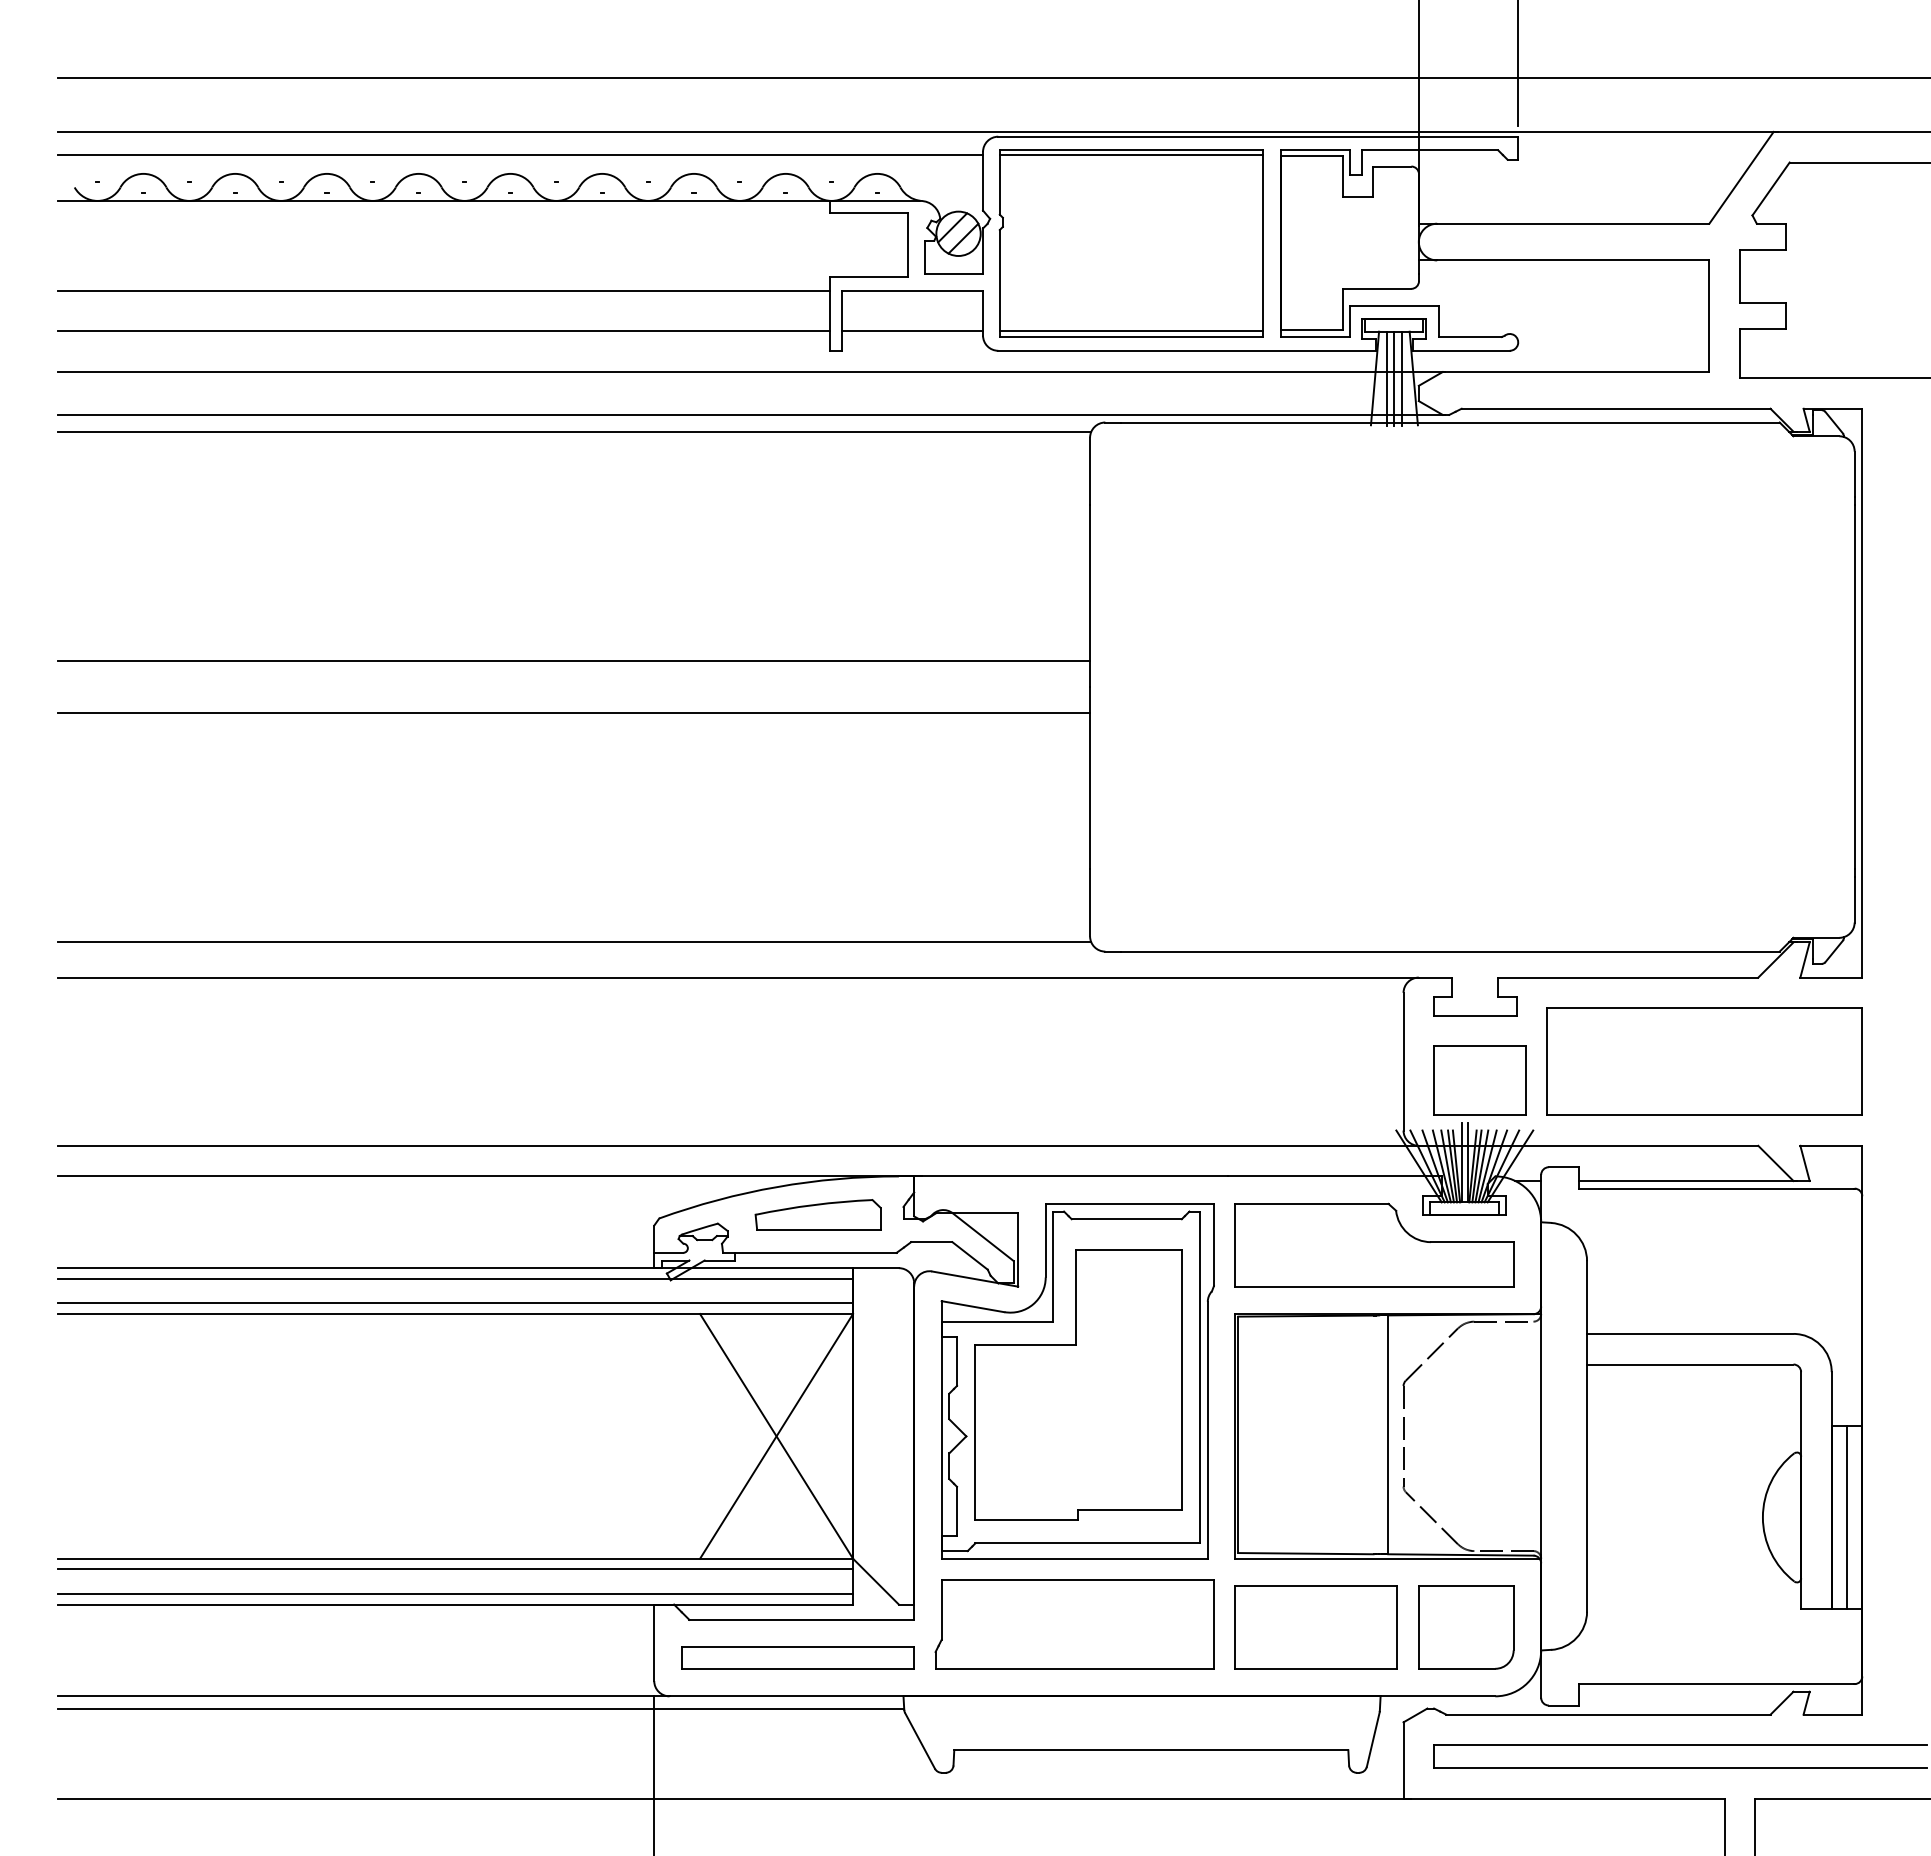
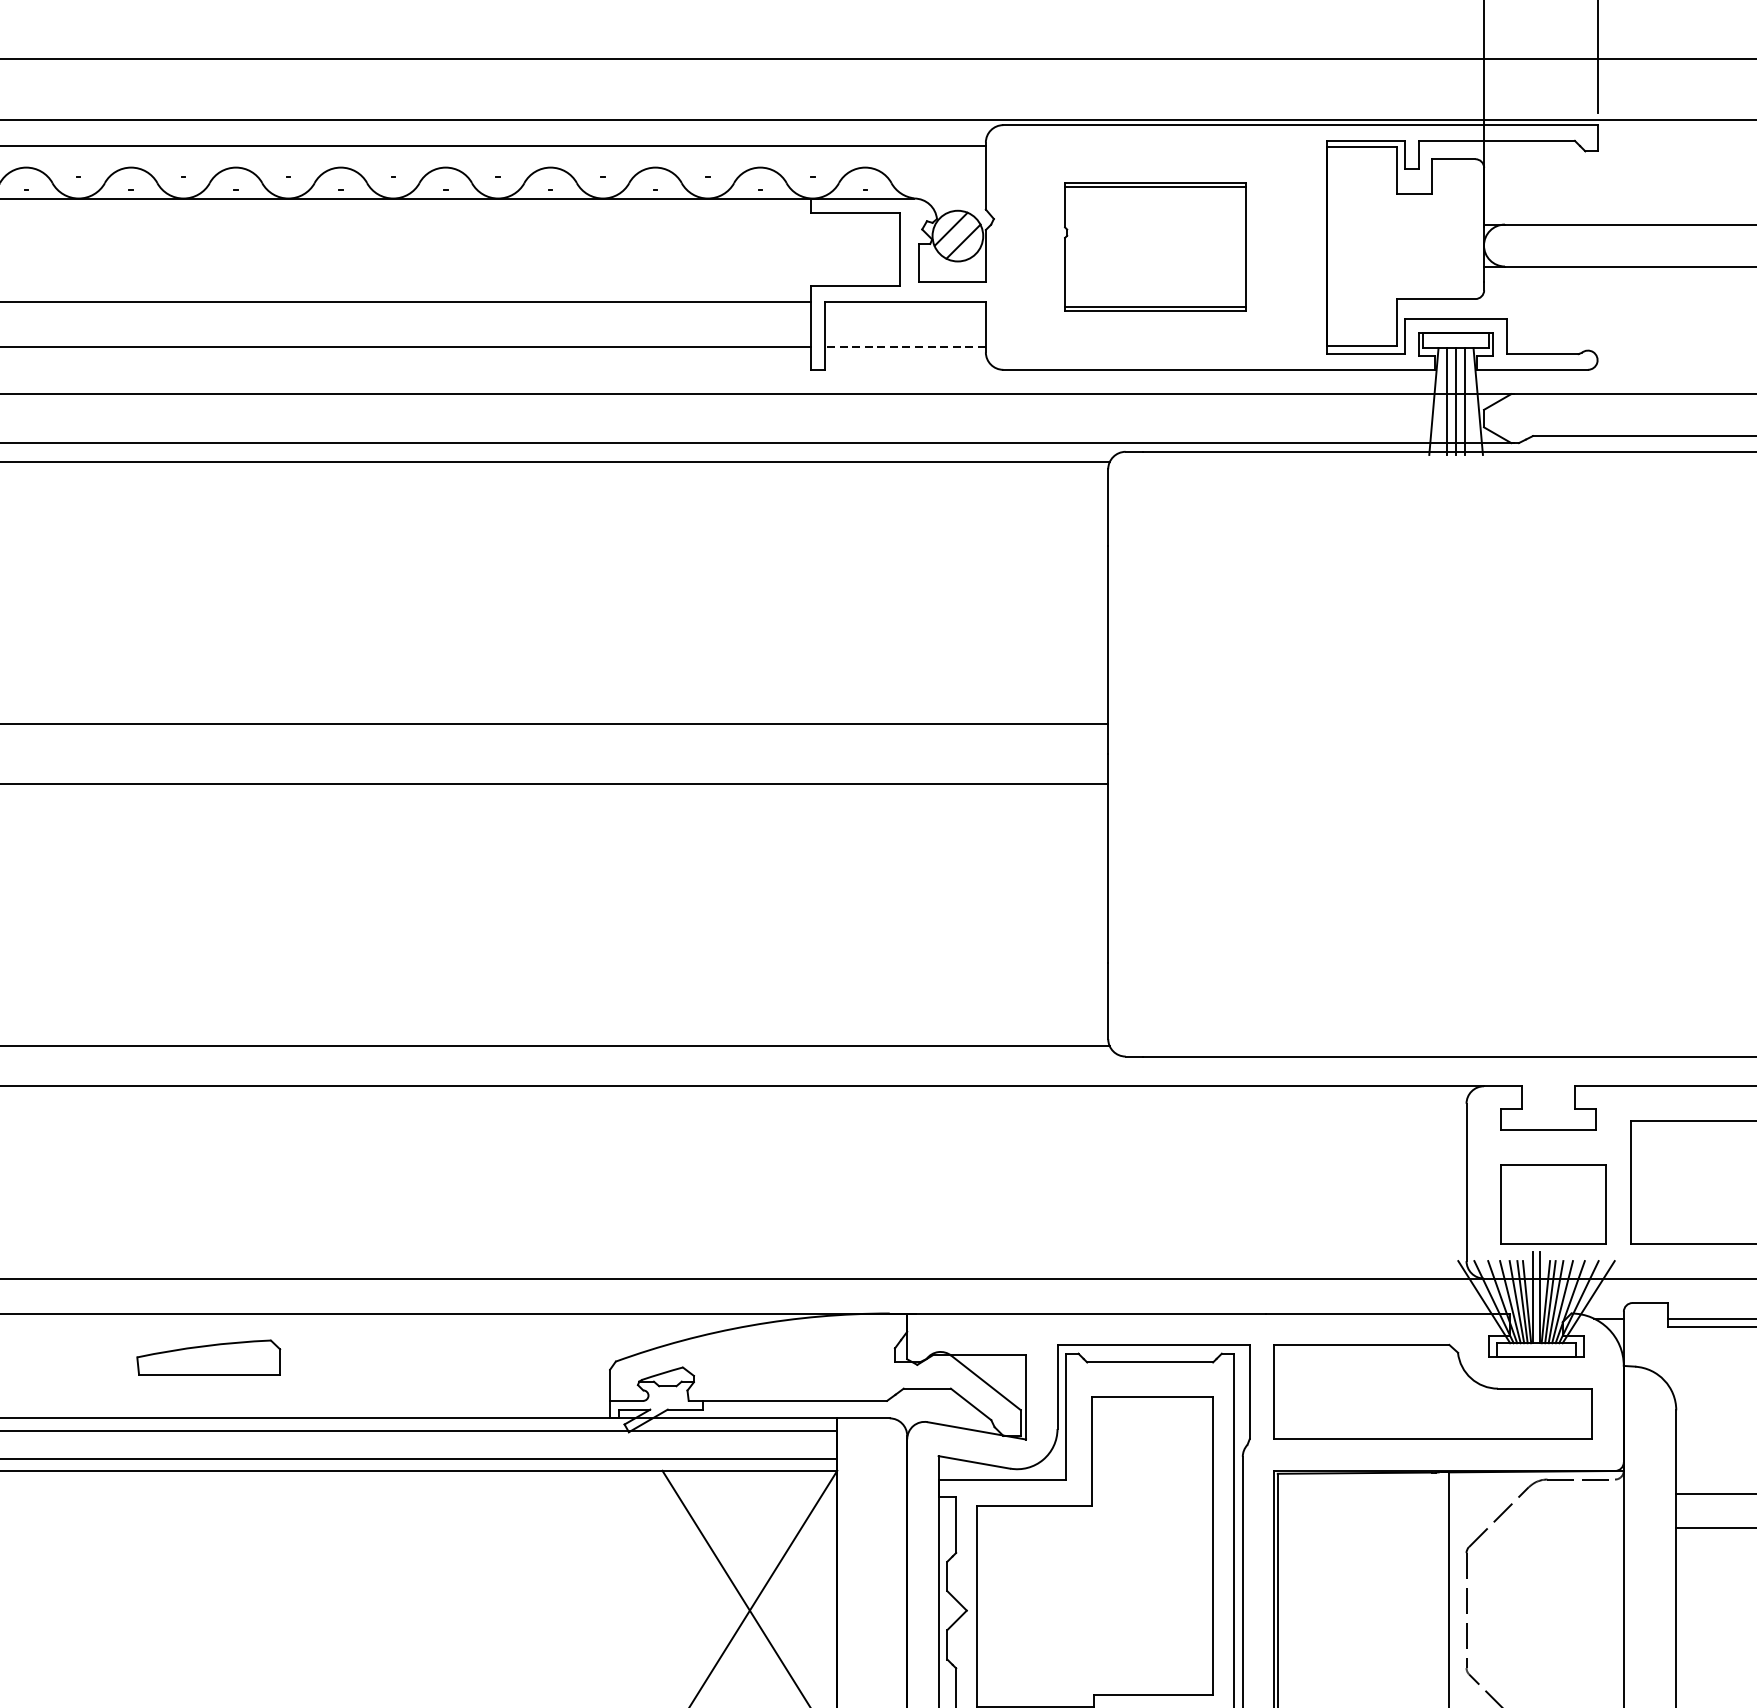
part: (1130, 243) -> (1154, 247), size x0.6
line: (912, 330) -> (905, 346), solid -> dashed
part: (817, 1214) -> (208, 1357), moved

